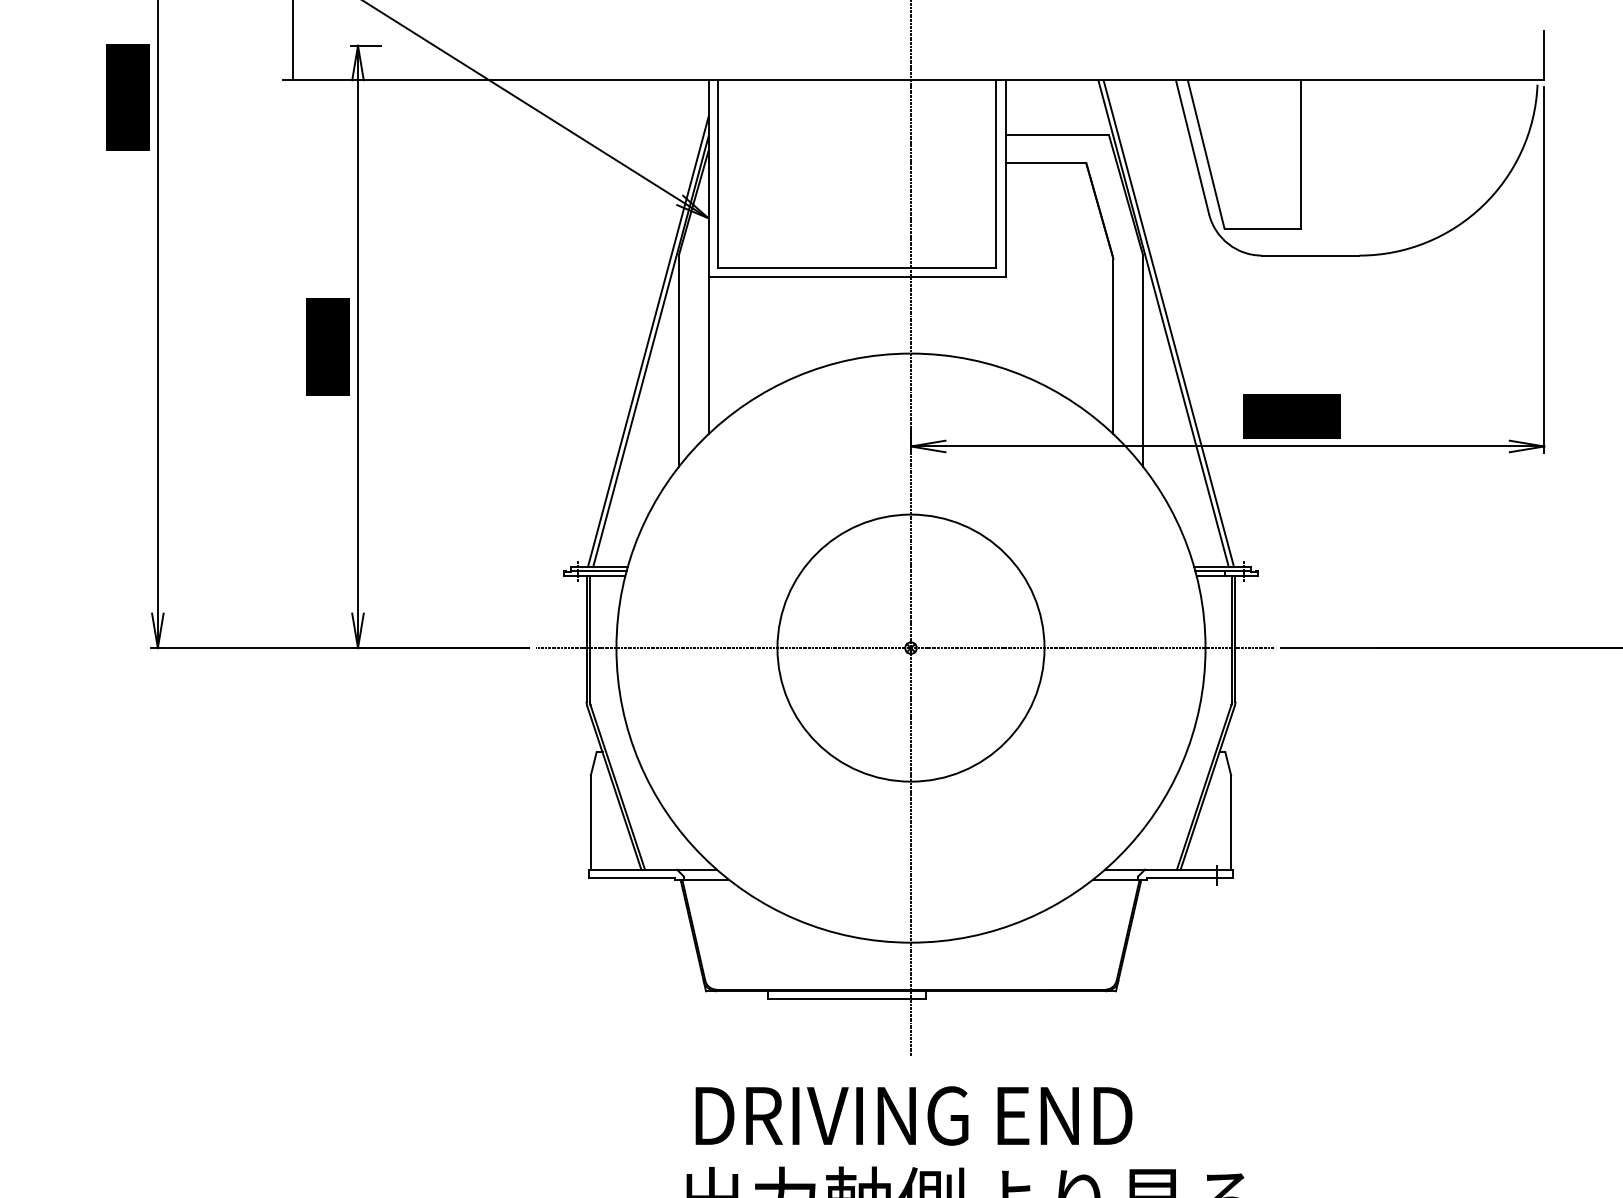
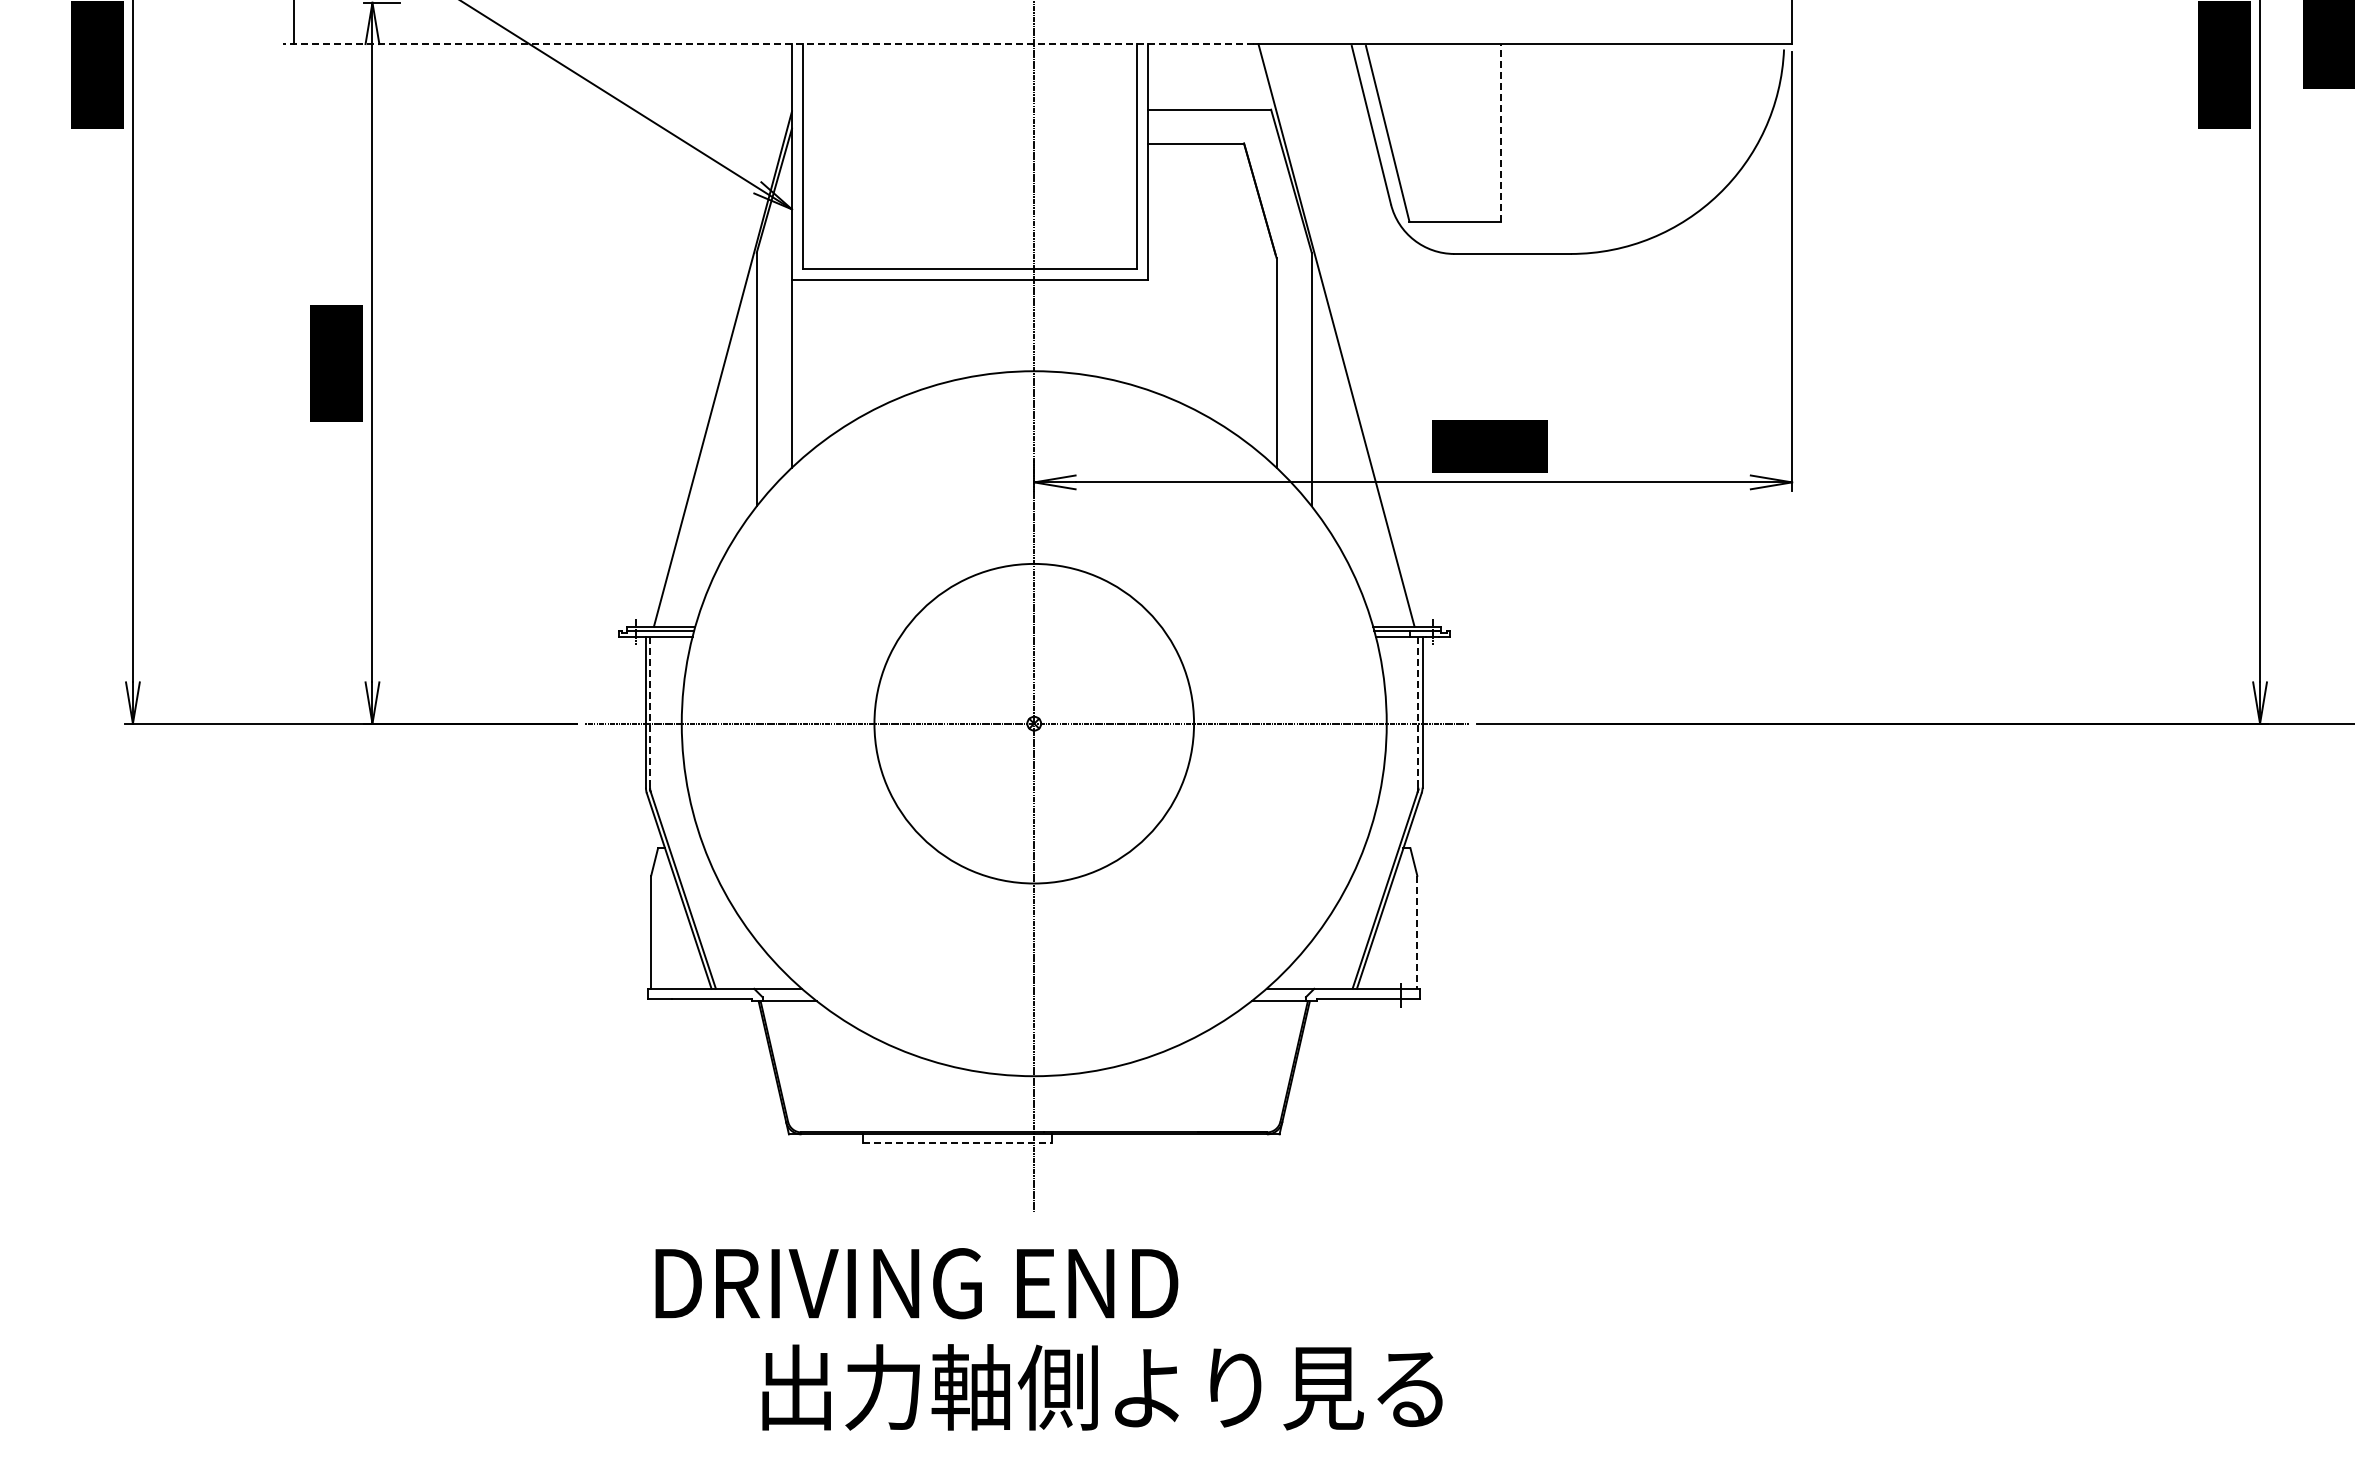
line: (688, 80) -> (768, 44), solid -> dashed
line: (1300, 154) -> (1500, 132), solid -> dashed
line: (1168, 323) -> (1342, 335), removed
line: (647, 341) -> (719, 356), removed
line: (590, 638) -> (650, 712), solid -> dashed
line: (1232, 638) -> (1418, 712), solid -> dashed
line: (1231, 822) -> (1417, 932), solid -> dashed
line: (846, 998) -> (957, 1143), solid -> dashed
text: (913, 1115) -> (916, 1283), moved

